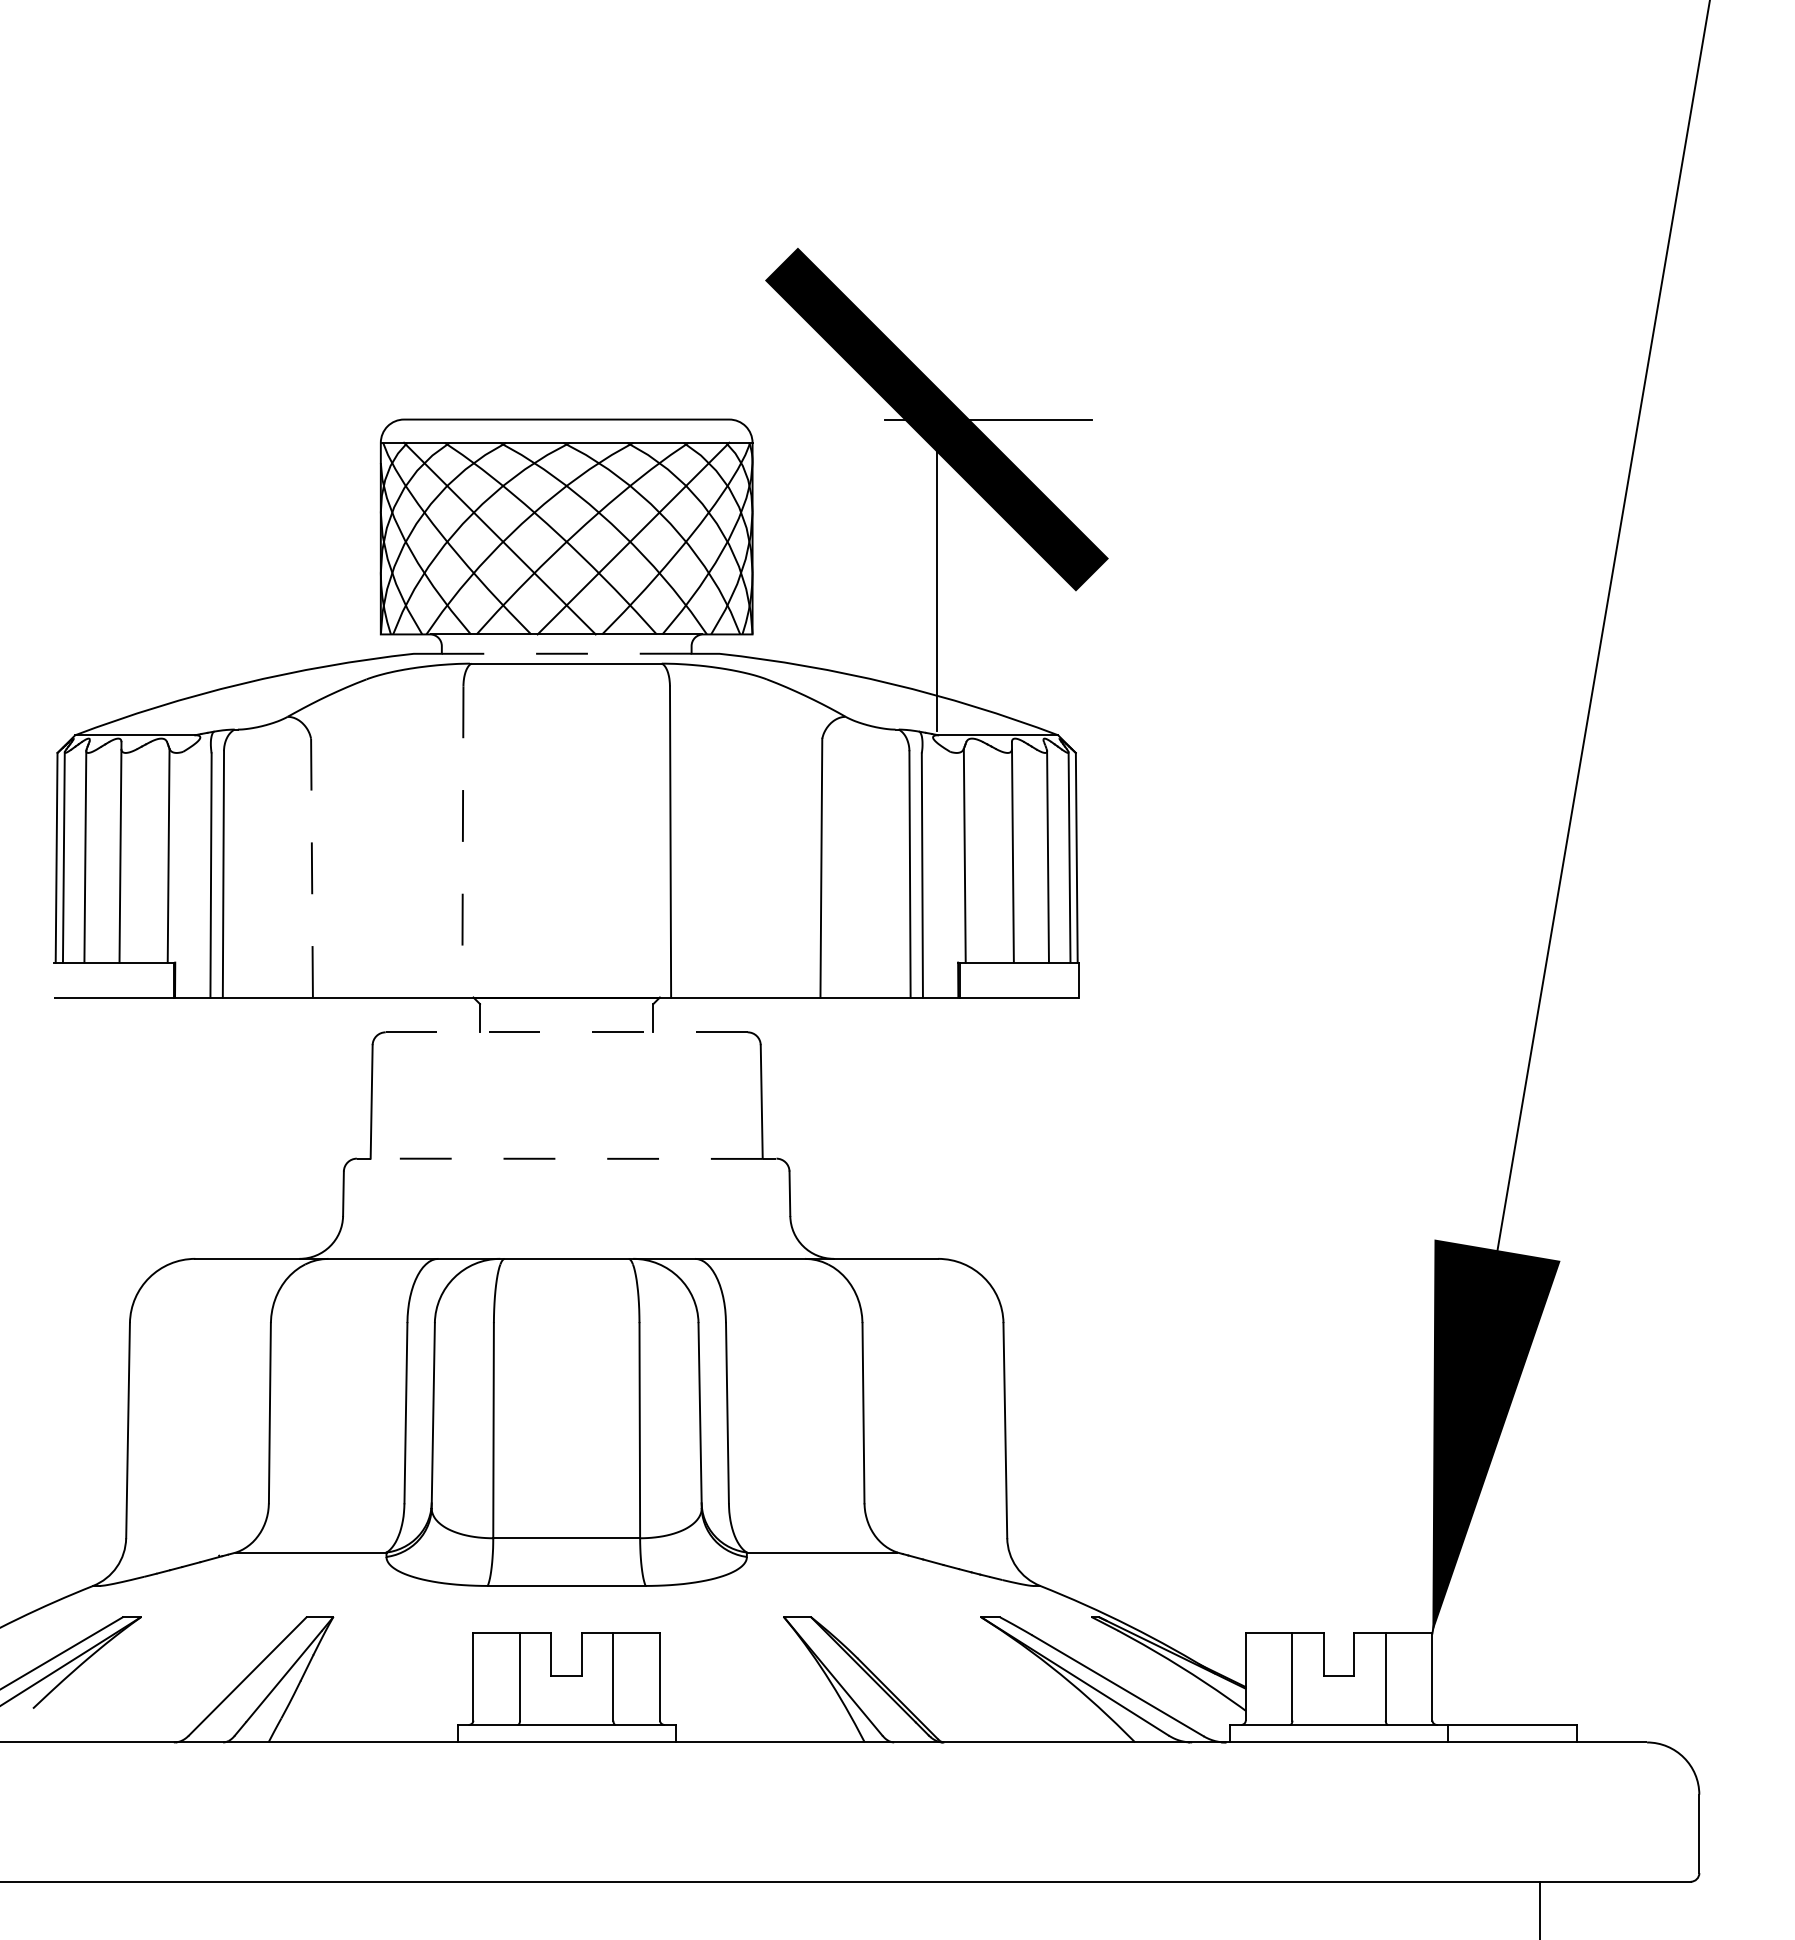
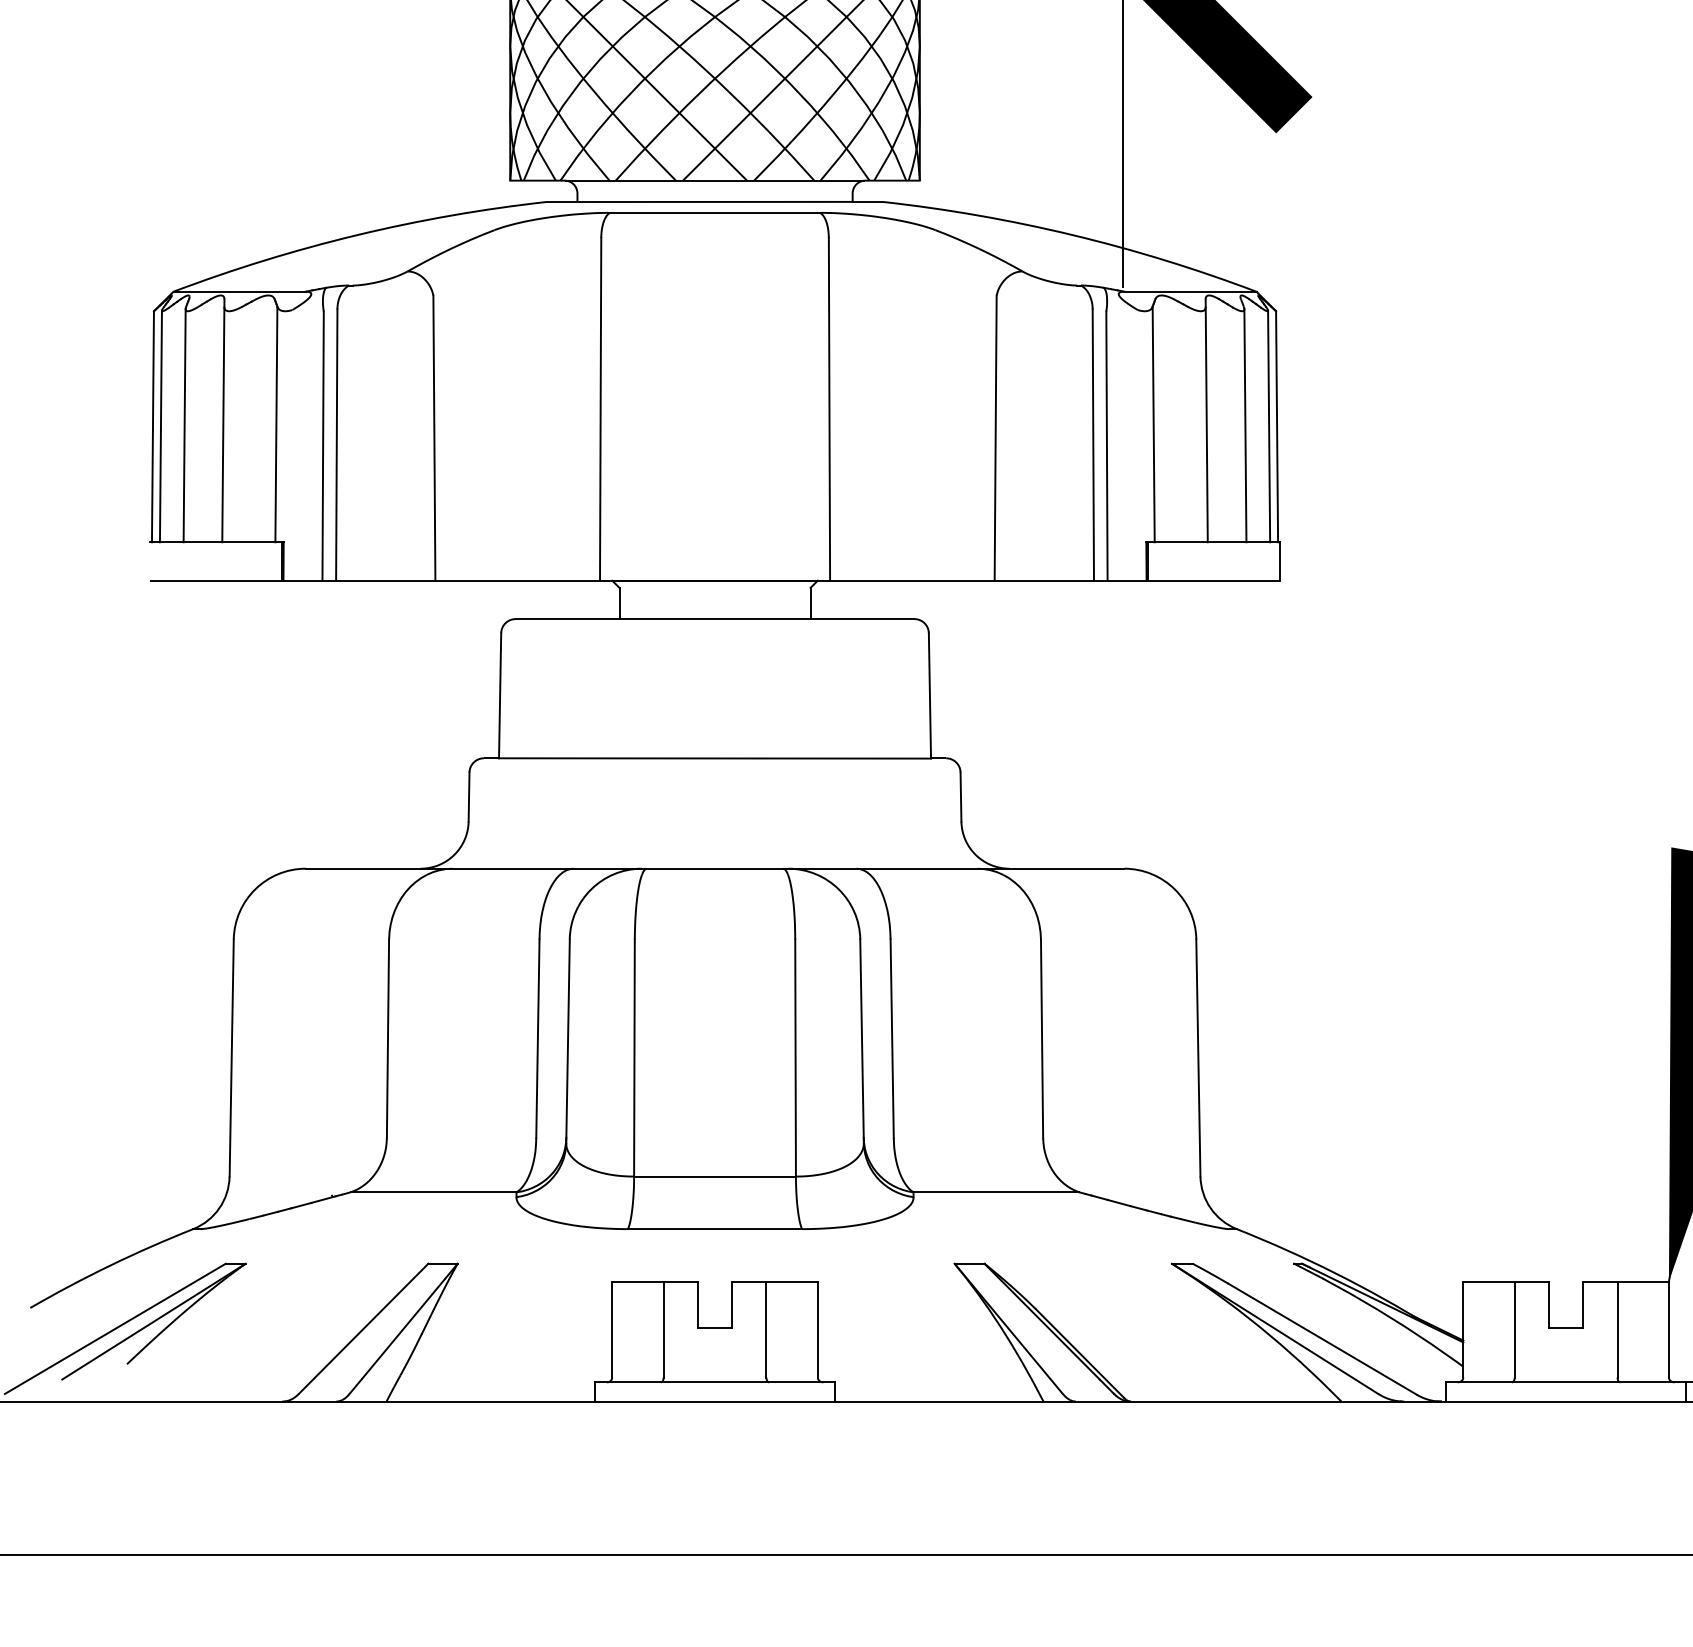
line: (566, 653) -> (714, 201), dashed -> solid
line: (462, 841) -> (600, 408), dashed -> solid
line: (312, 868) -> (434, 438), dashed -> solid
line: (566, 1032) -> (714, 619), dashed -> solid
line: (566, 1158) -> (714, 758), dashed -> solid

